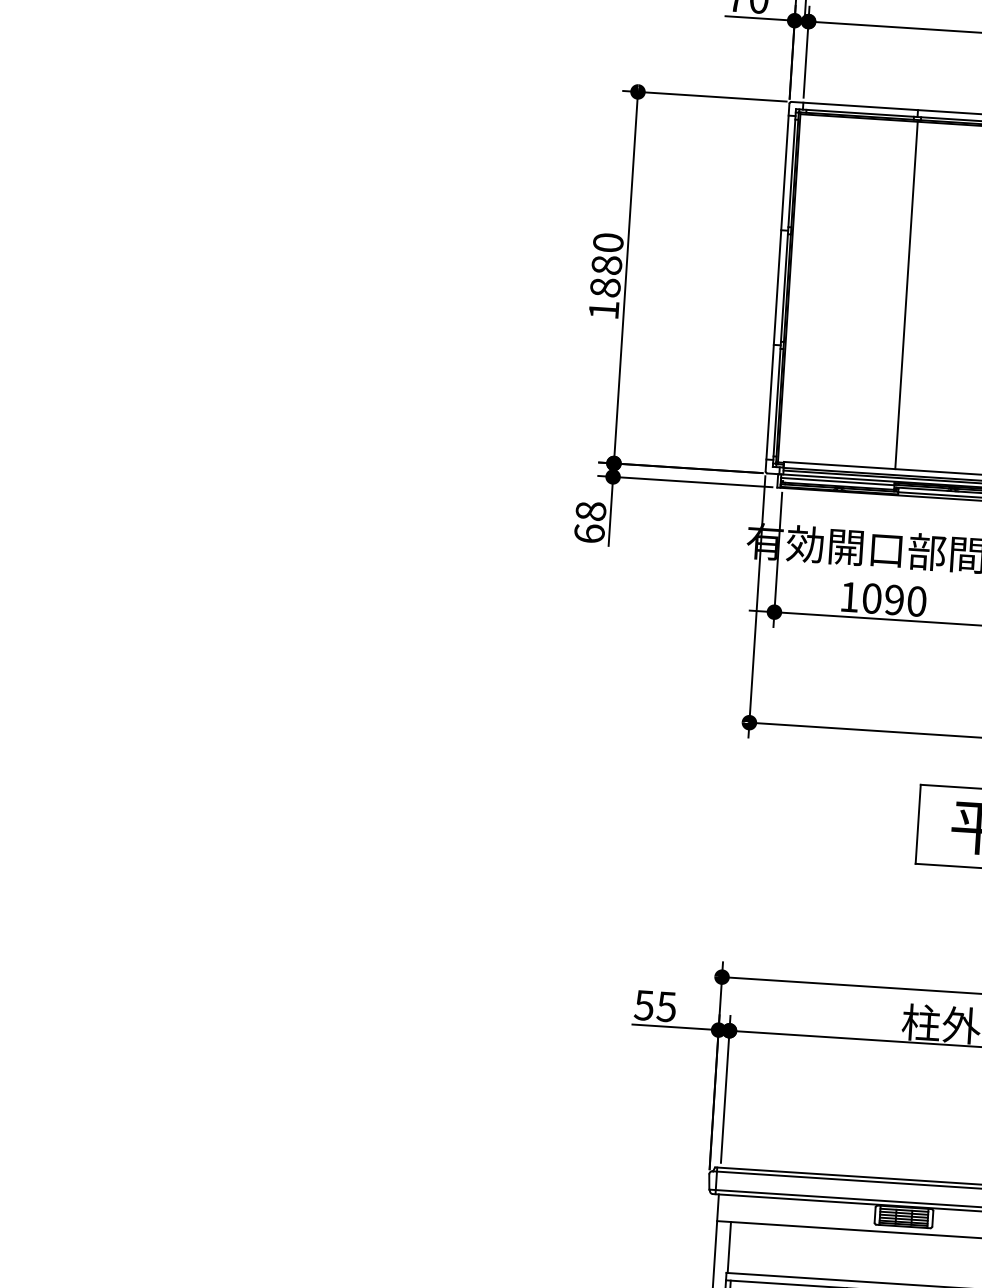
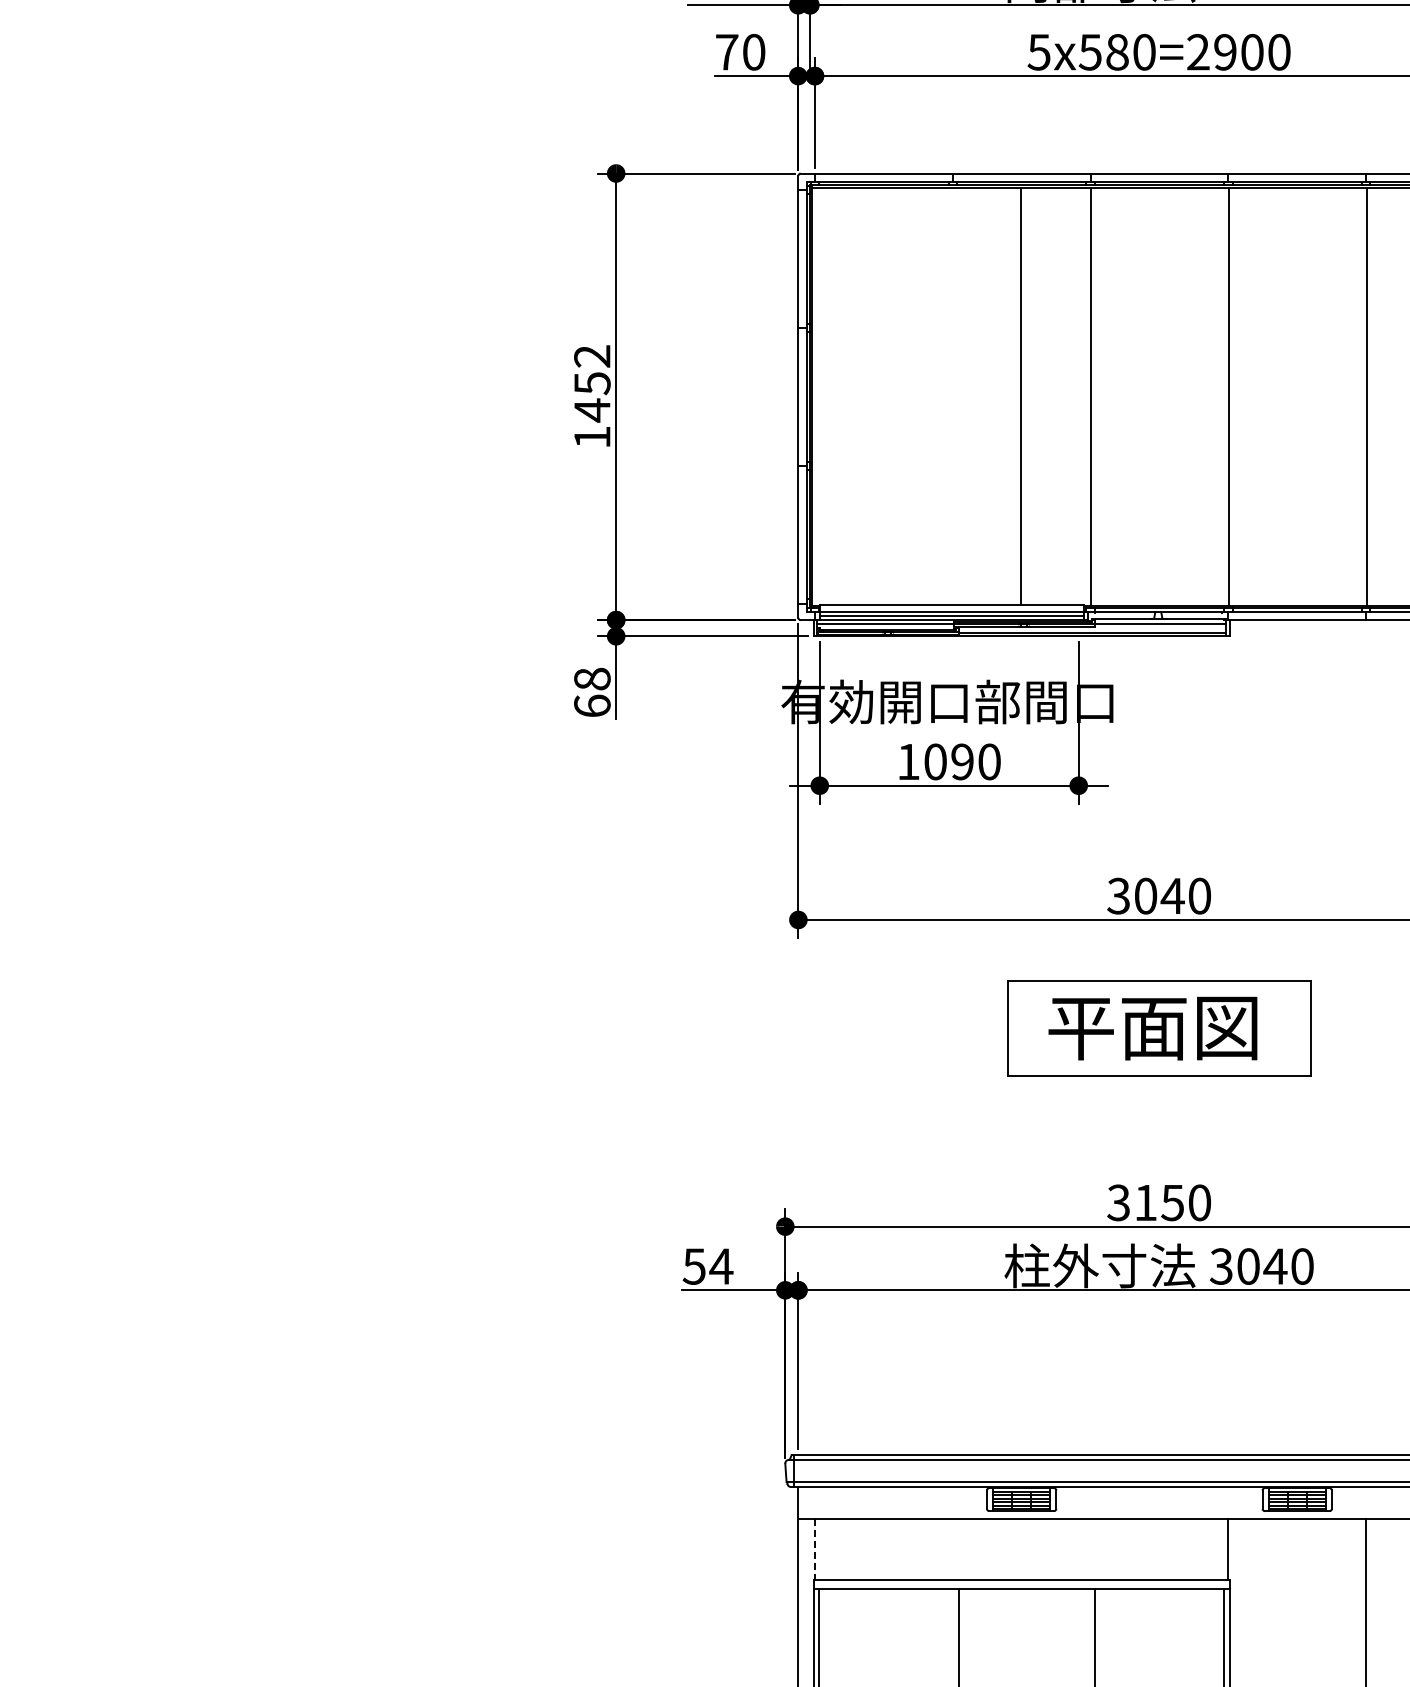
text: (607, 265) -> (592, 383), 1880 -> 1452
line: (906, 295) -> (1021, 396), moved
text: (666, 1006) -> (721, 1266), 55 -> 54
line: (728, 1247) -> (814, 1549), solid -> dashed

